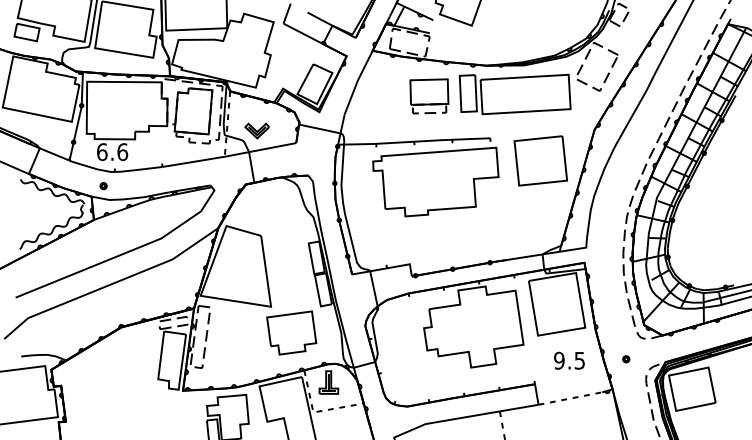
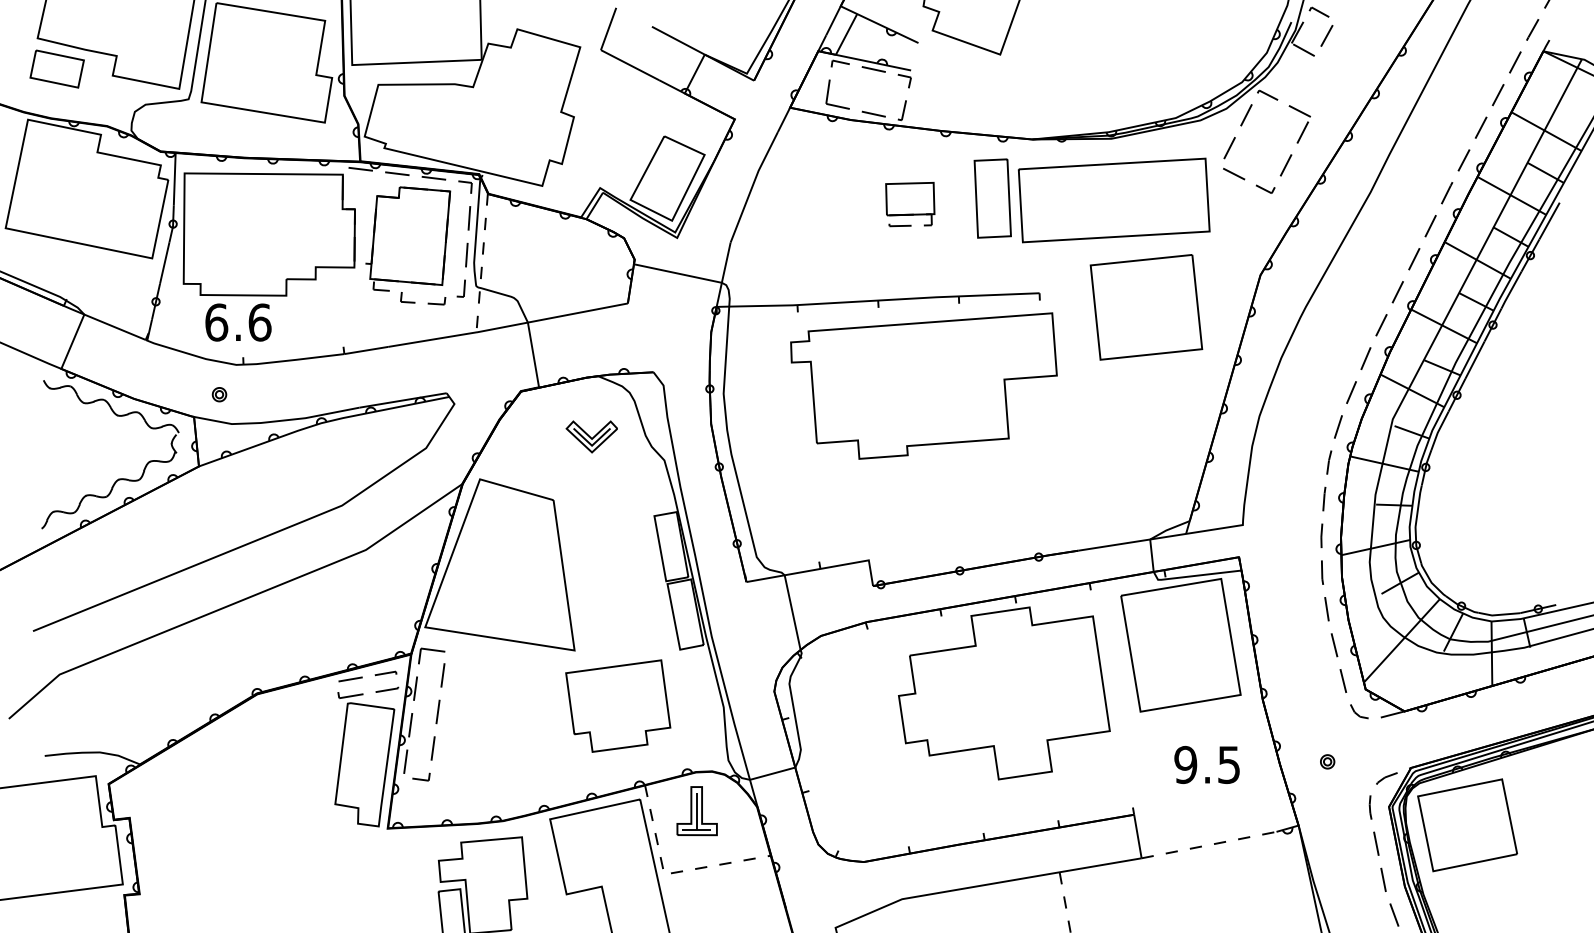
part: (429, 96) -> (910, 204), size x0.6
part: (256, 130) -> (590, 435), moved
part: (540, 160) -> (1145, 306), moved

